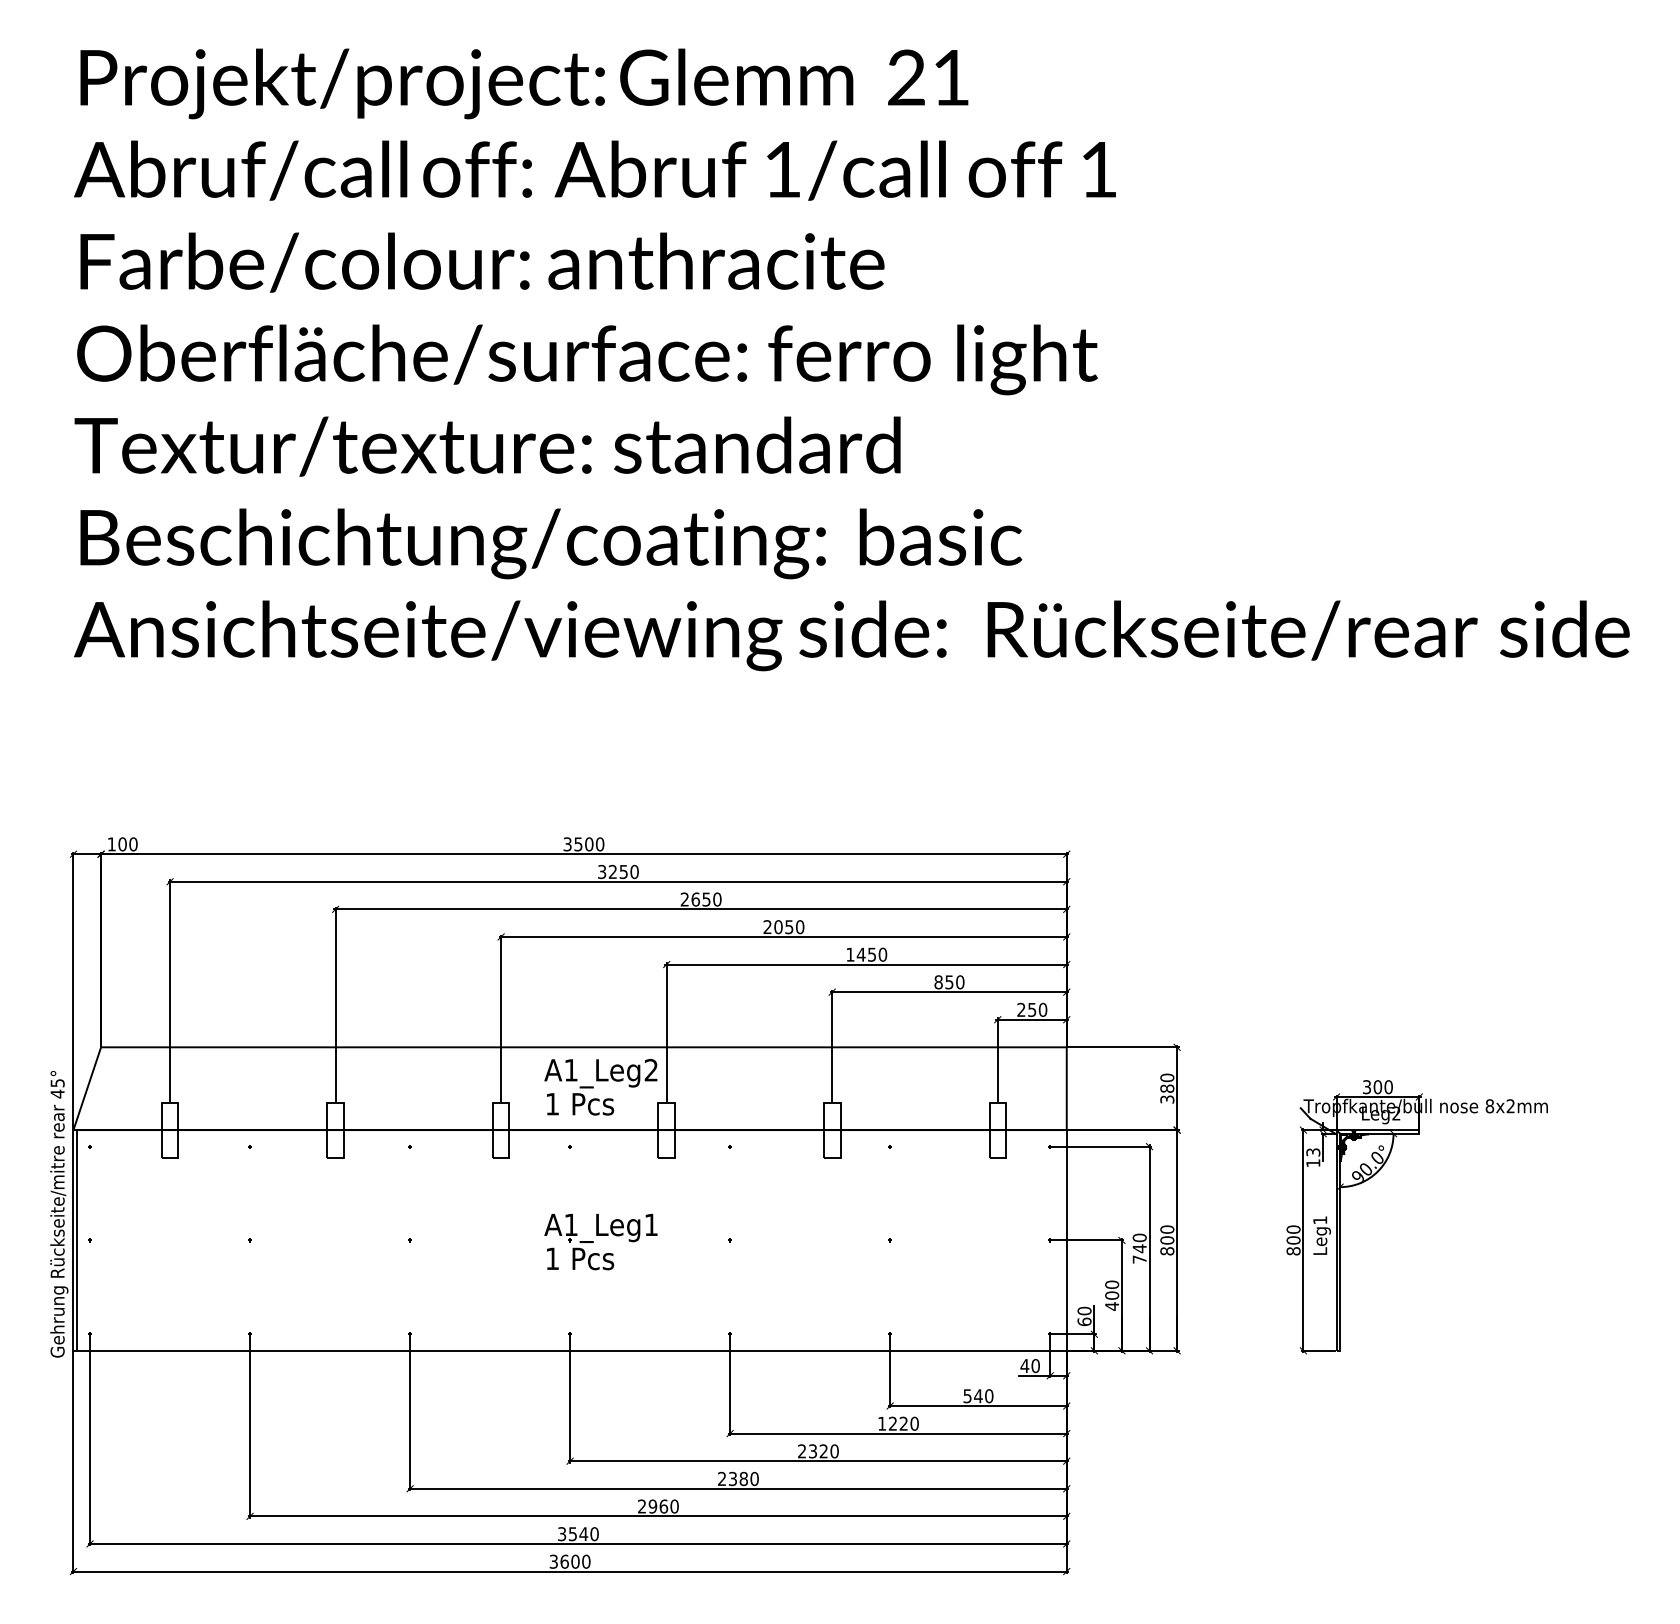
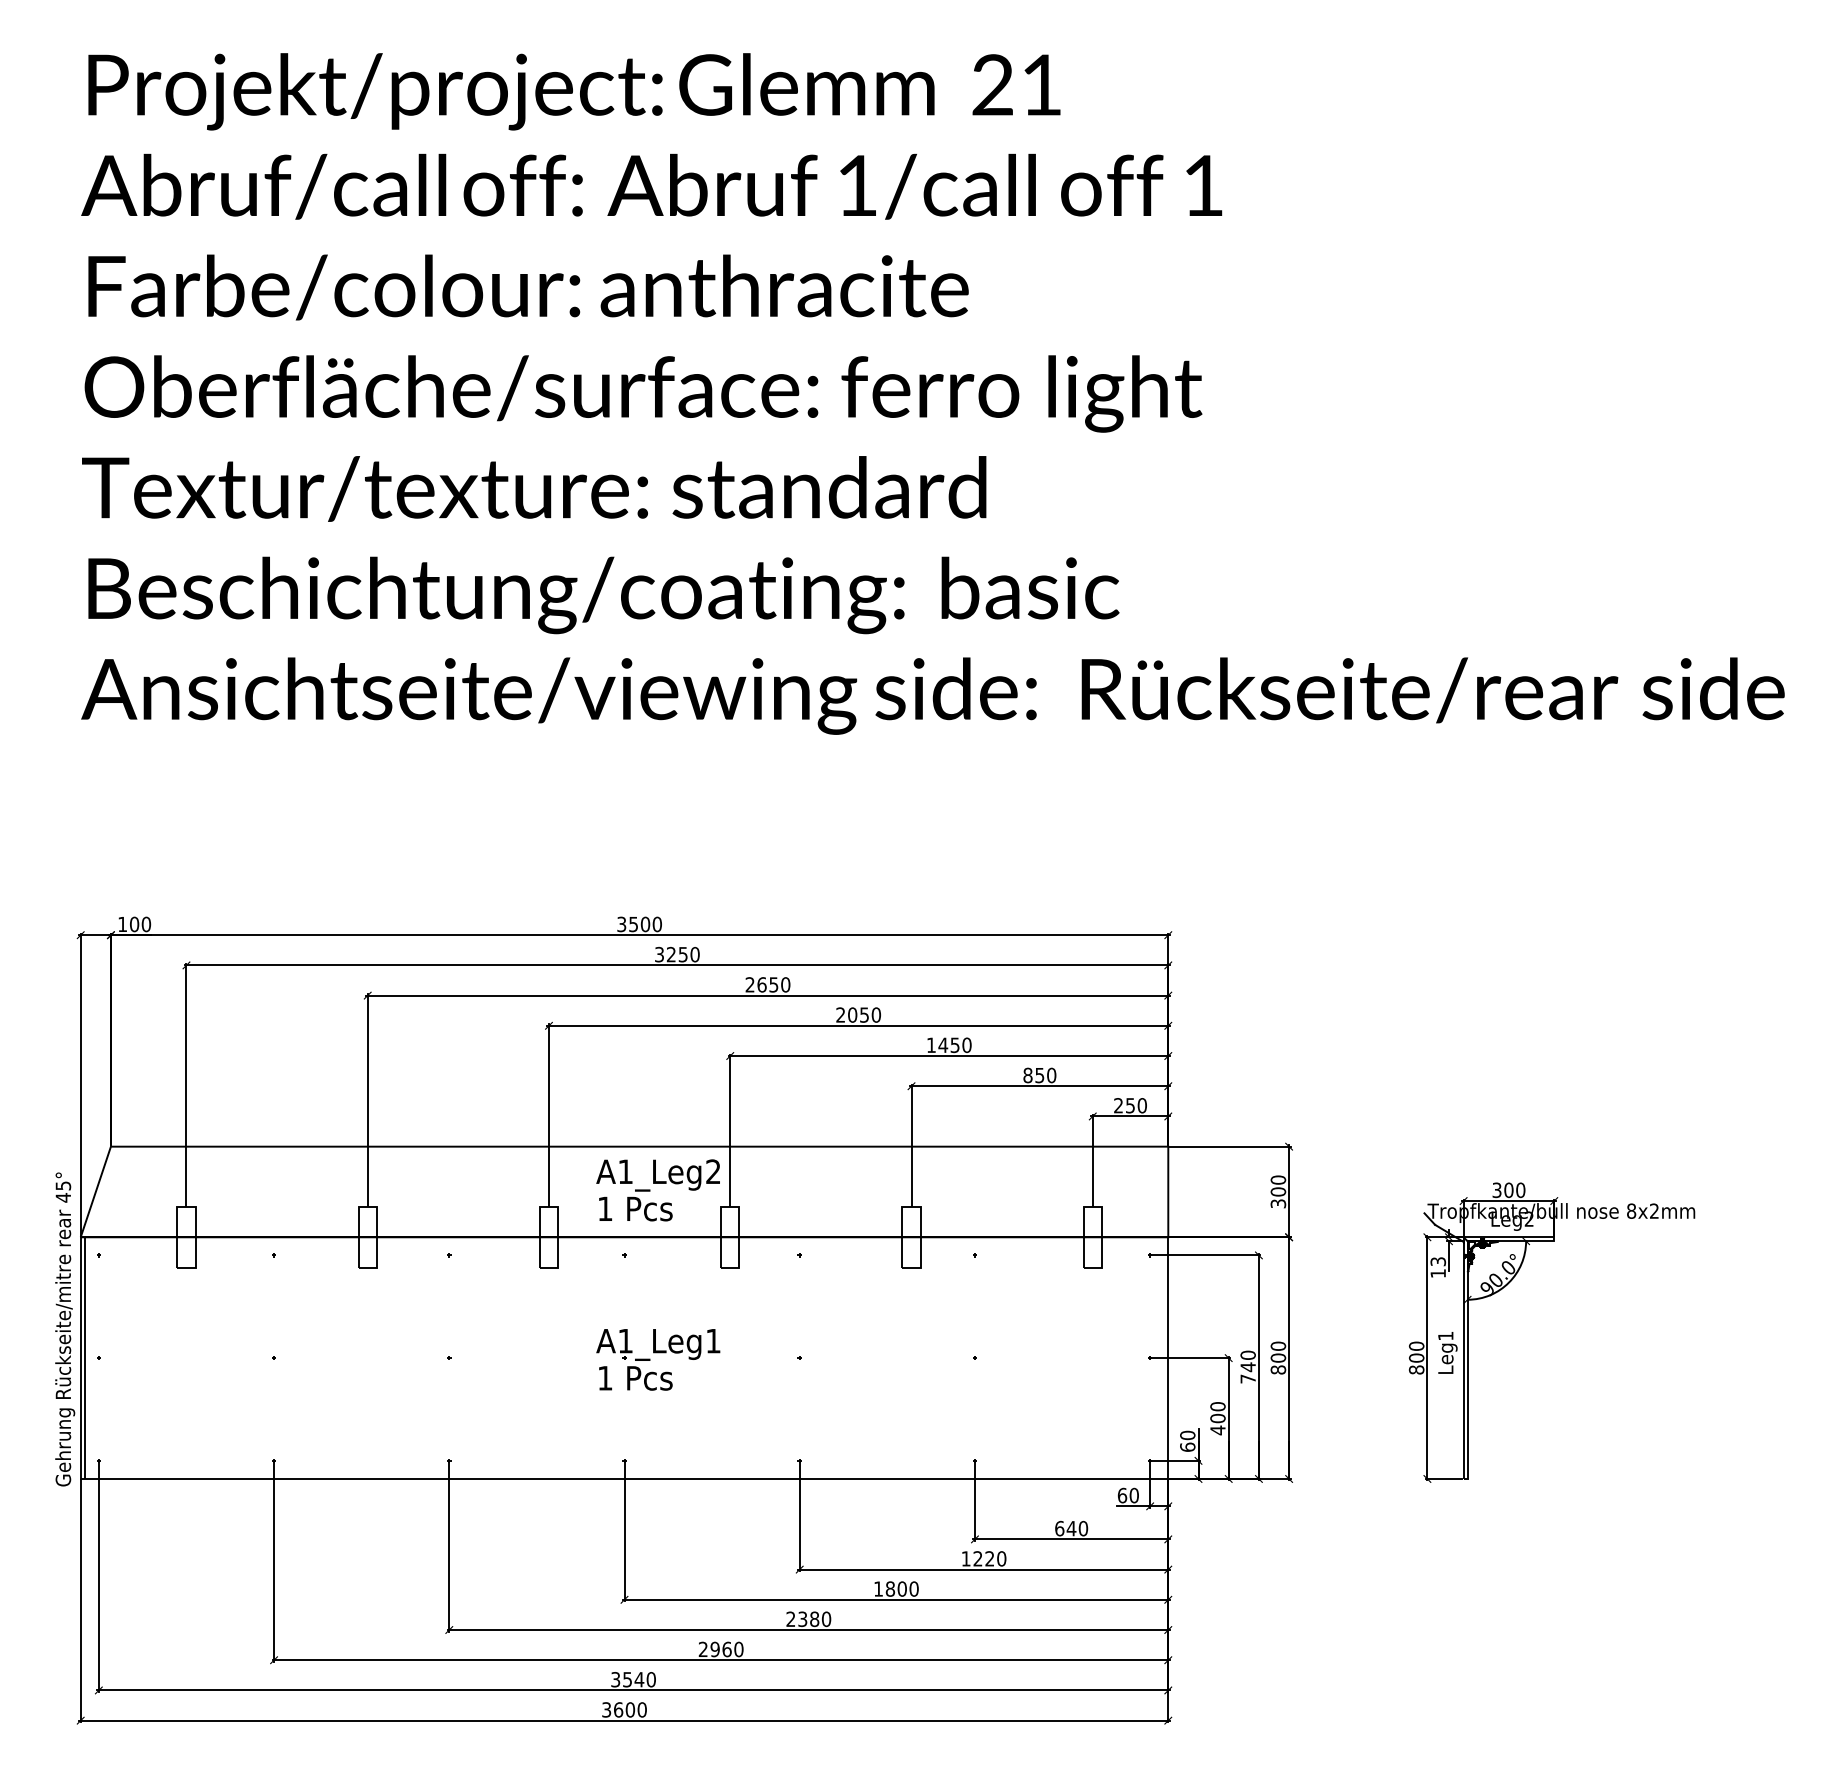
text: (1167, 1088) -> (1278, 1191), 380 -> 300
text: (1024, 1365) -> (1122, 1495), 40 -> 60
text: (967, 1396) -> (1059, 1528), 540 -> 640
text: (813, 1450) -> (890, 1588), 2320 -> 1800

